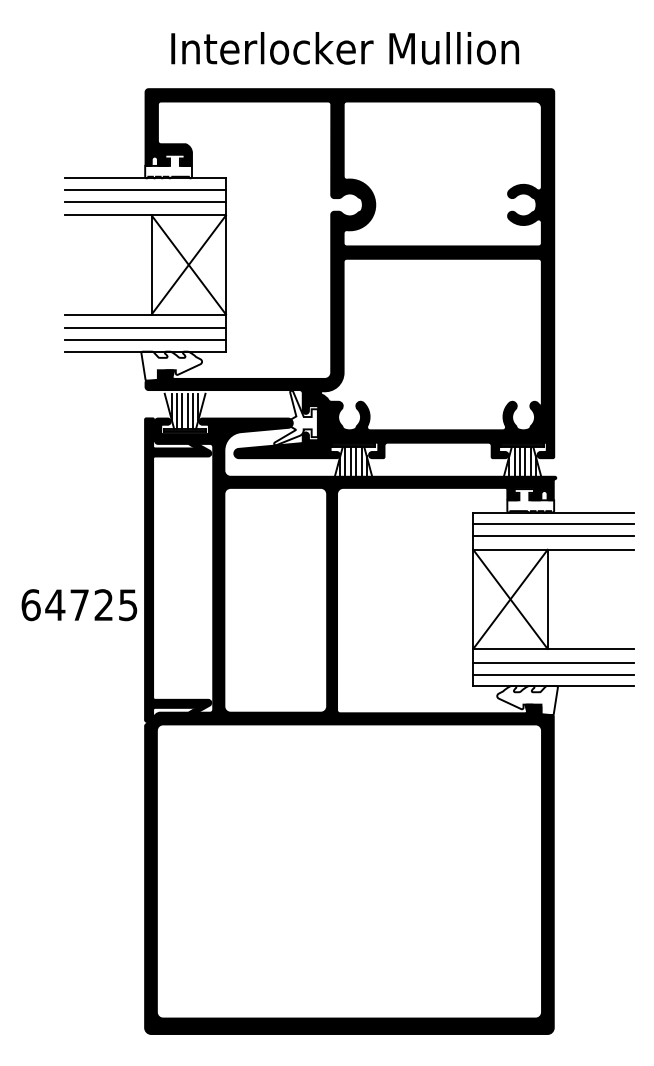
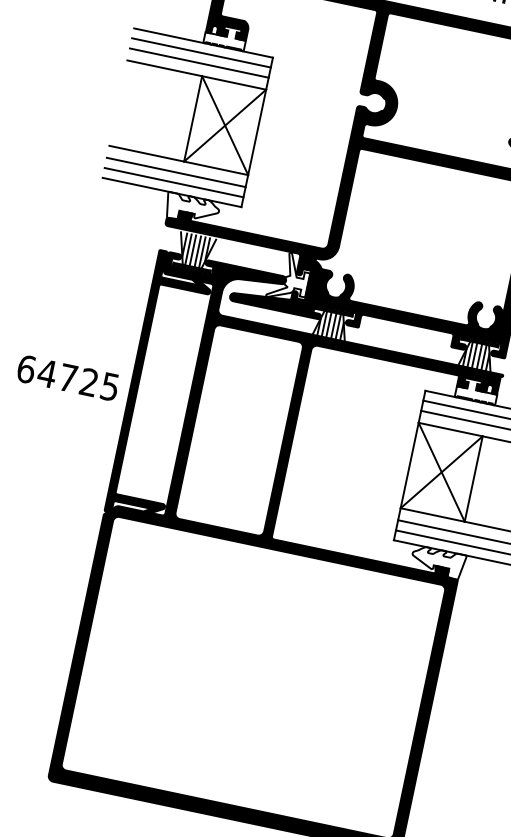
text: (79, 605) -> (68, 378), moved

